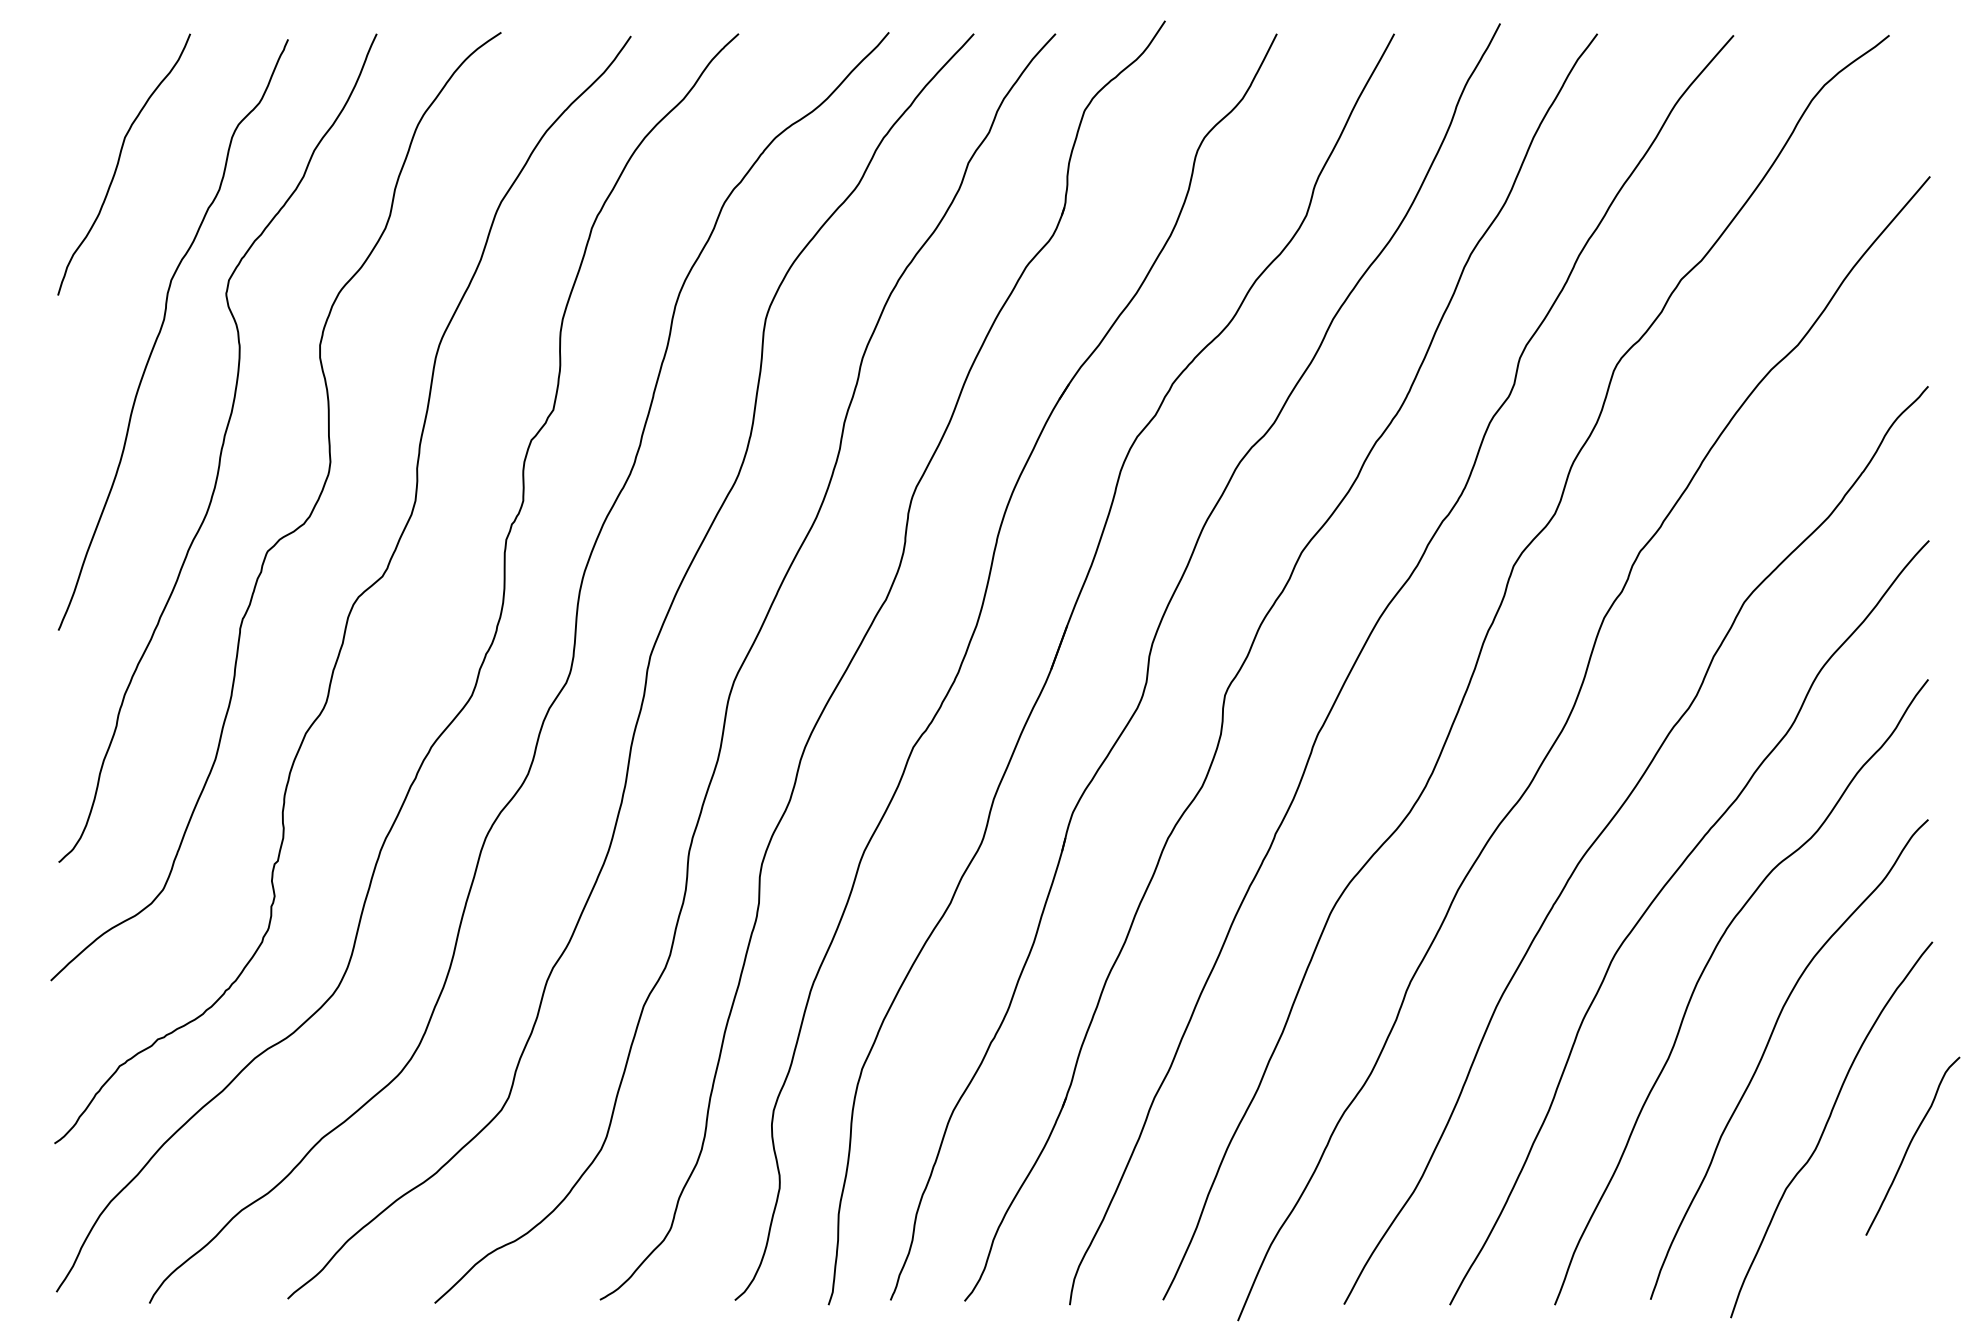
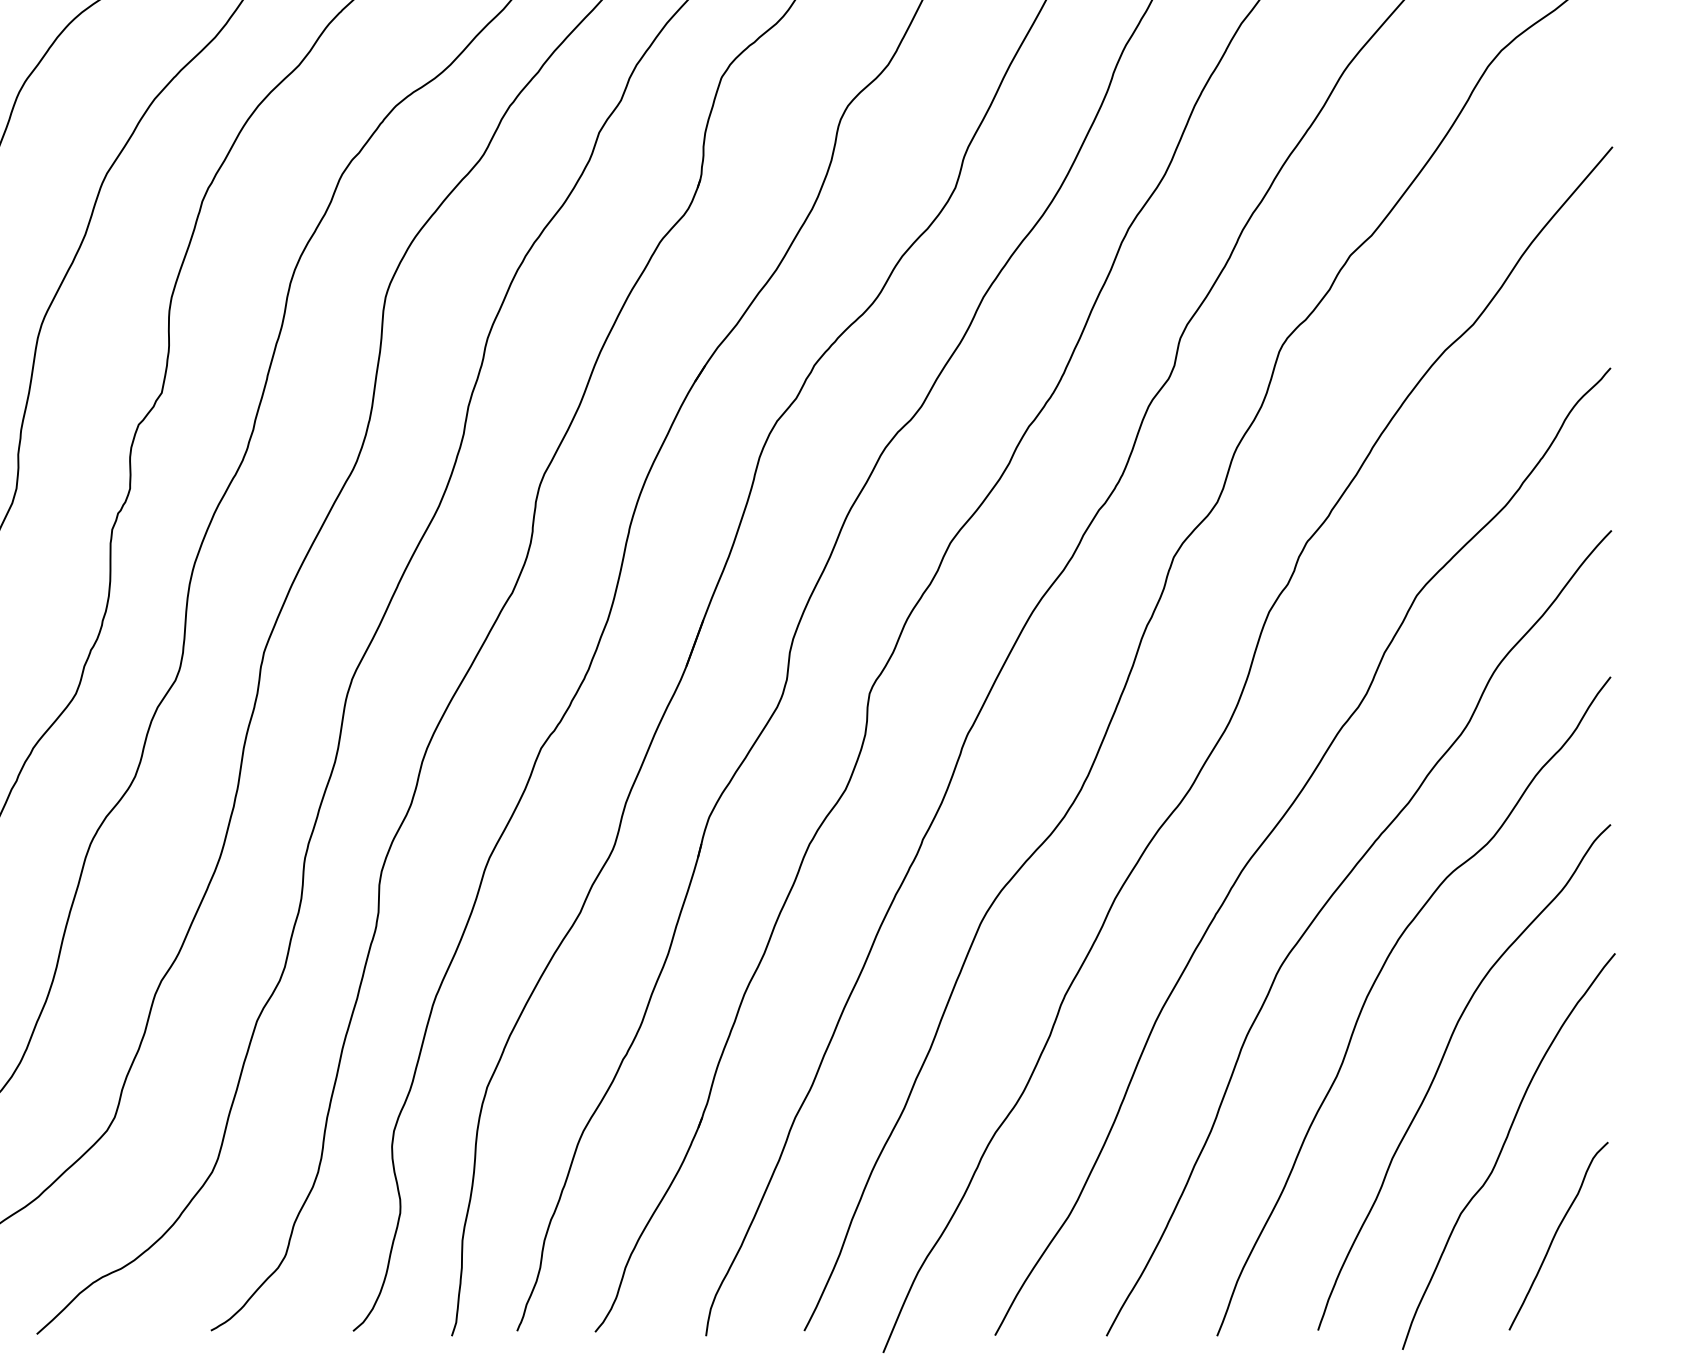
curve: (1910, 1145) -> (1556, 1235), moved

